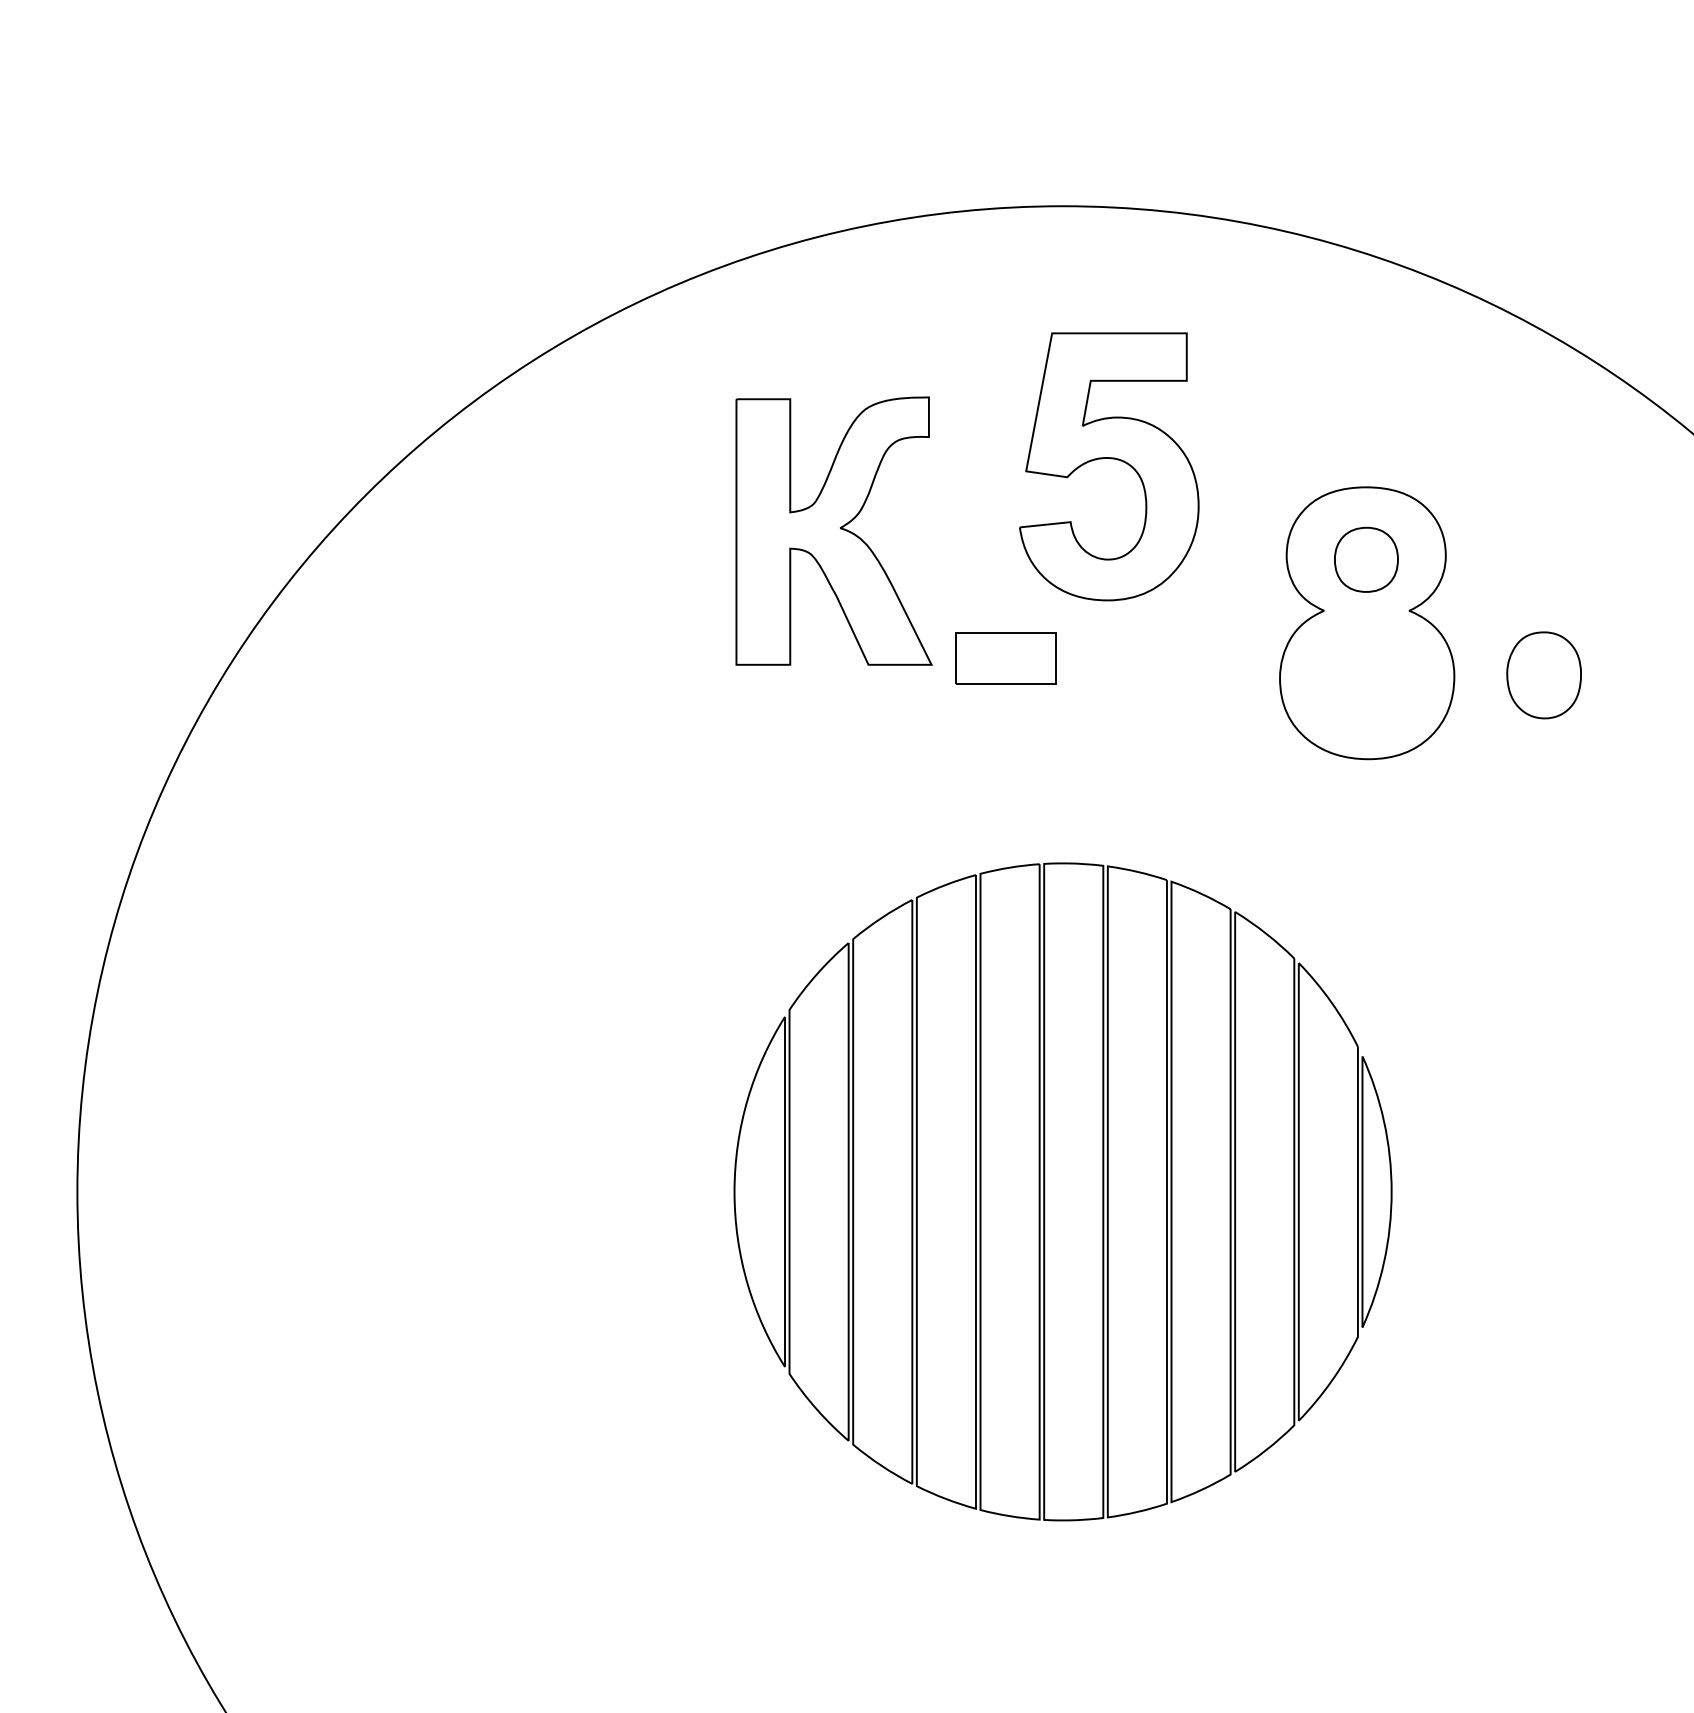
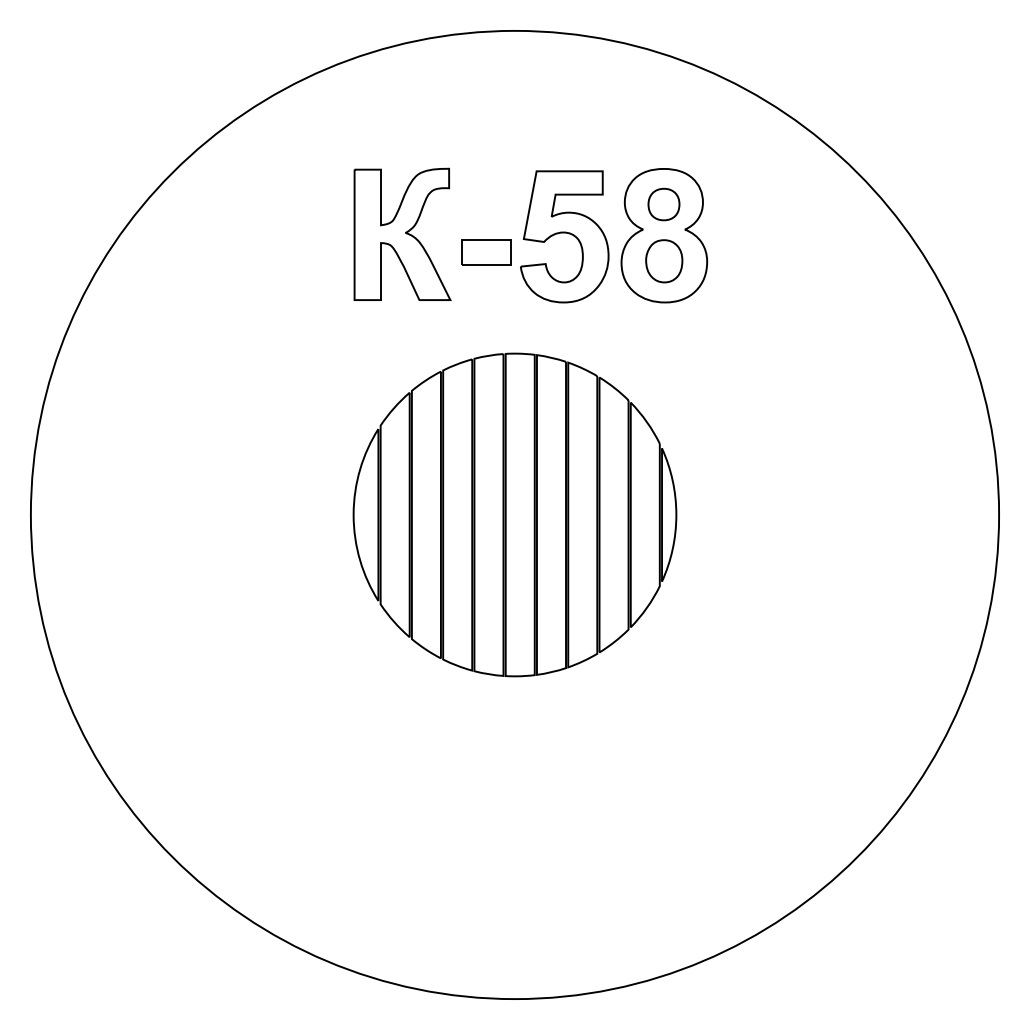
part: (1108, 466) -> (564, 236), moved
part: (834, 529) -> (402, 233), moved
part: (1544, 675) -> (664, 261), moved

